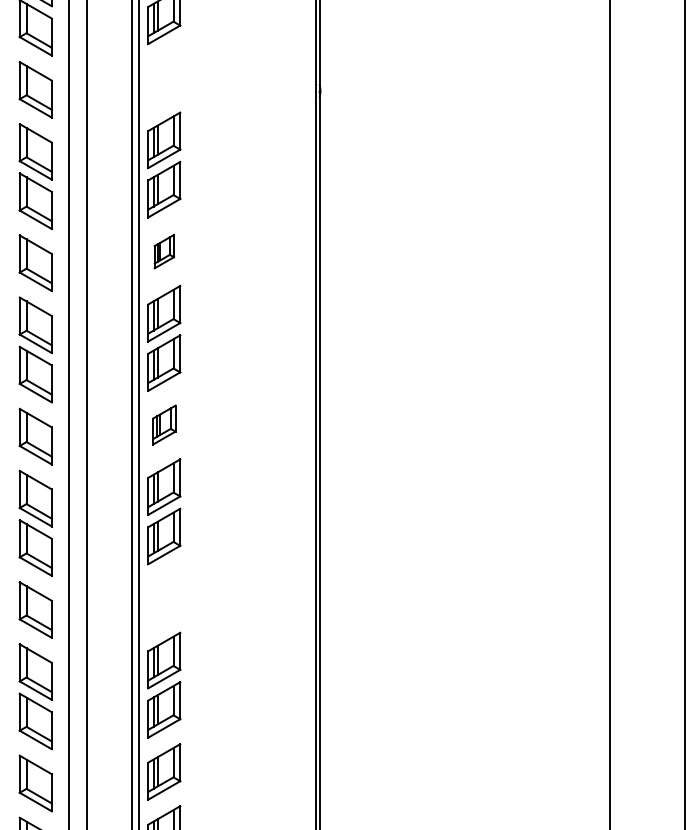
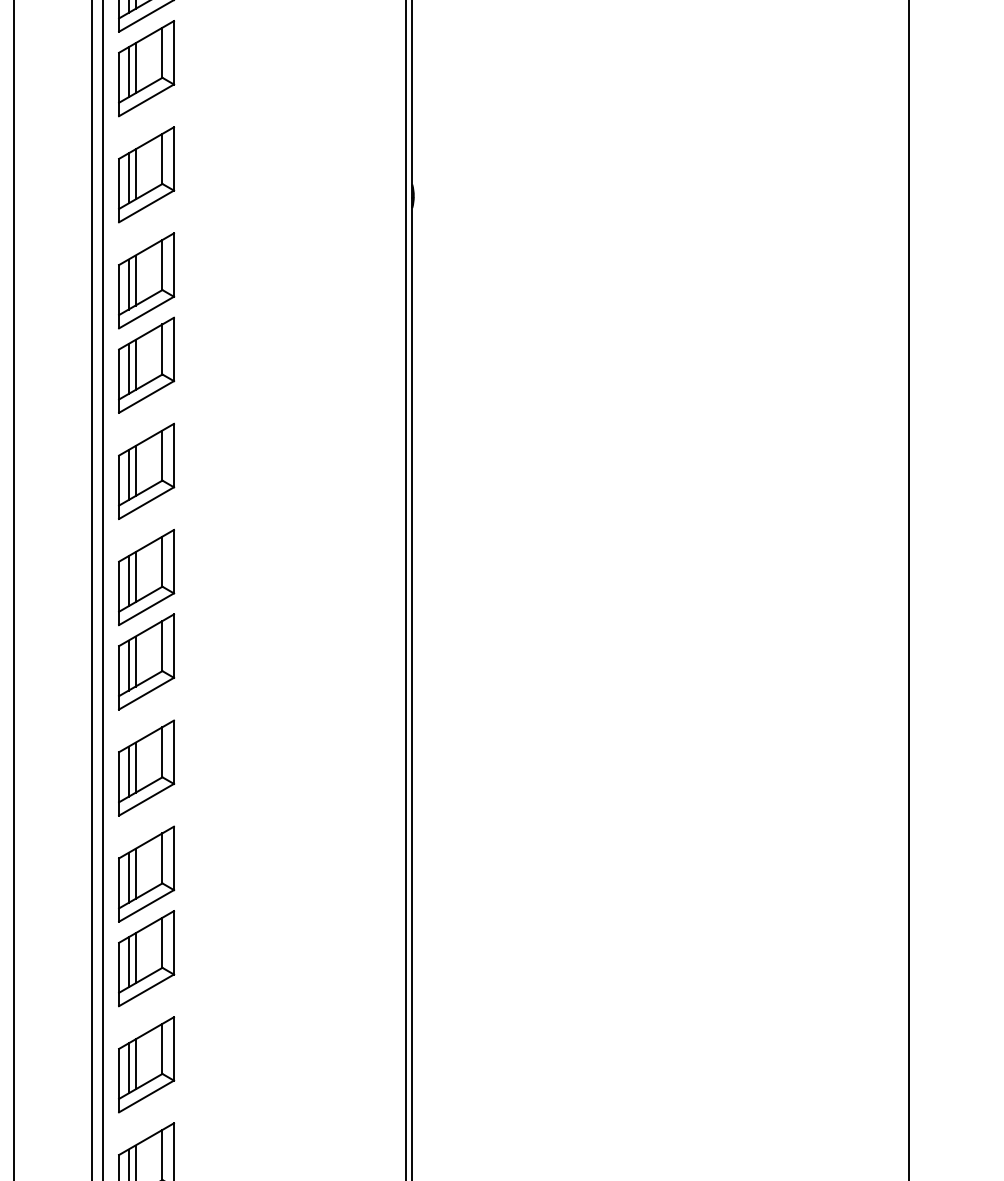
part: (164, 78) -> (147, 175), added
part: (164, 251) -> (147, 470), size x1.67
part: (164, 424) -> (147, 766), size x1.43
part: (164, 598) -> (147, 1064), added

